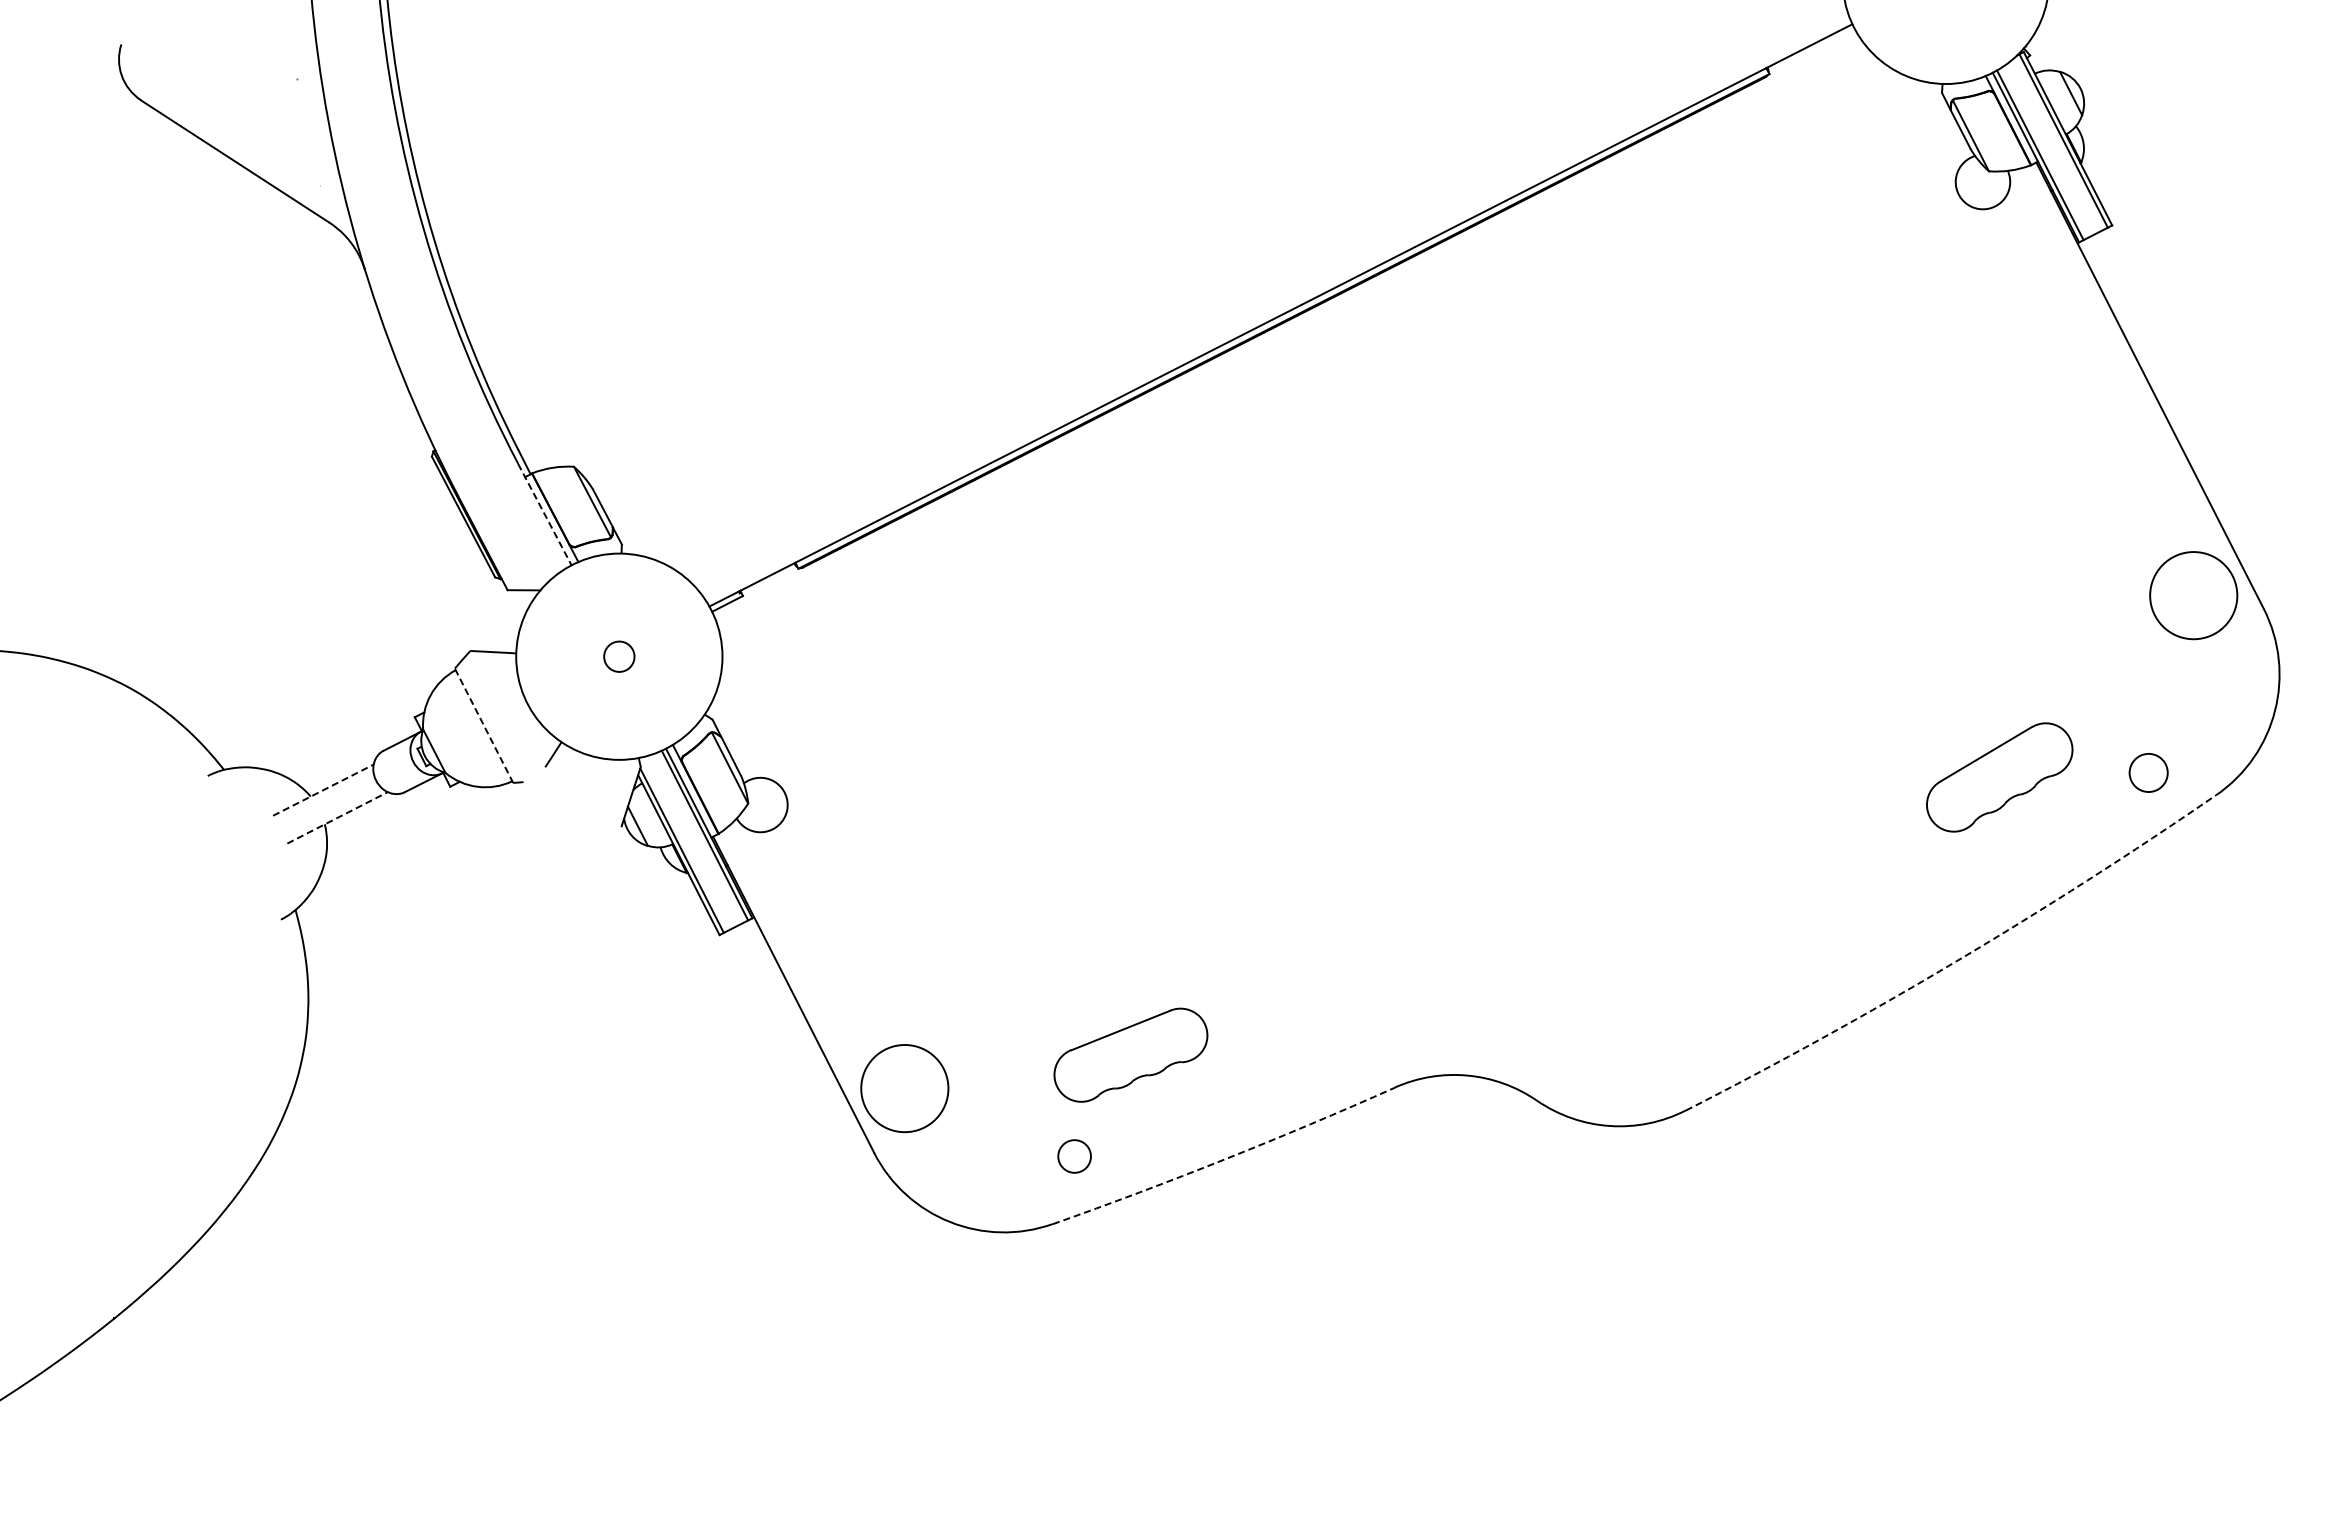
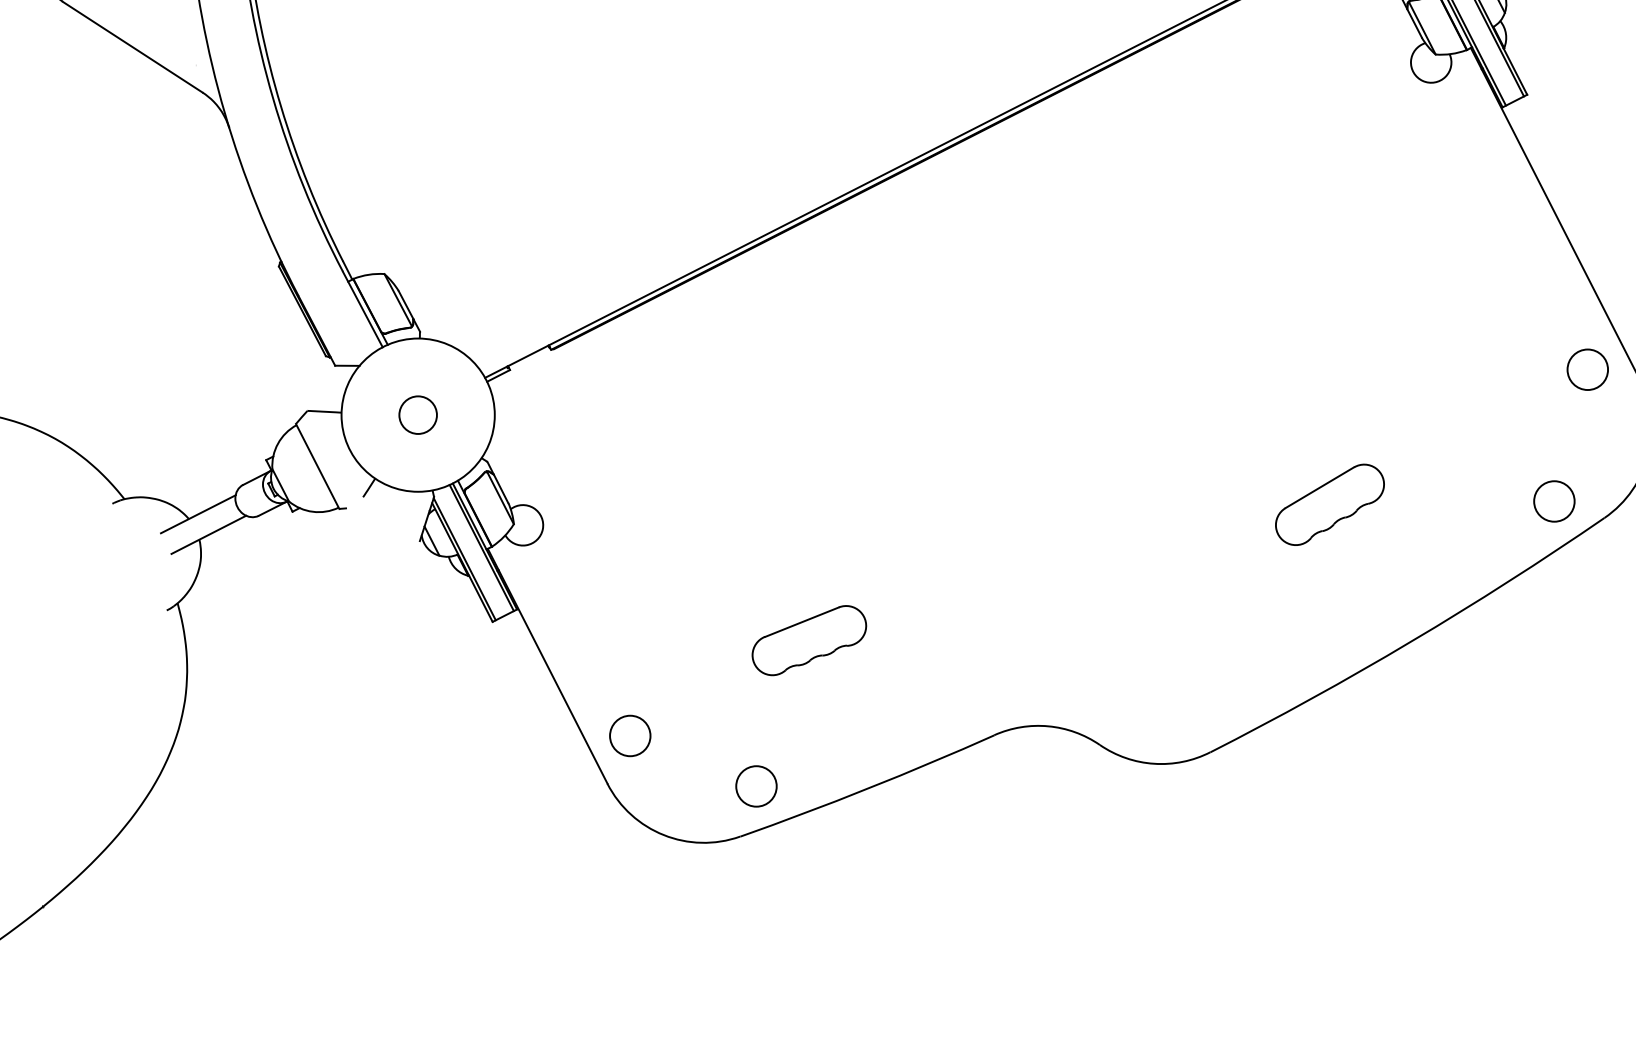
line: (545, 515) -> (363, 310), dashed -> solid
circle: (2193, 595) -> (1587, 369), size x0.62
circle: (619, 656) -> (418, 414), size x1.67
line: (483, 725) -> (317, 466), dashed -> solid
circle: (2148, 772) -> (1554, 501), size x1.43
part: (1999, 777) -> (1329, 504), moved
line: (323, 789) -> (198, 513), dashed -> solid
line: (338, 817) -> (209, 534), dashed -> solid
arc: (1956, 961) -> (1411, 641), dashed -> solid
part: (1130, 1054) -> (809, 640), moved
circle: (904, 1088) -> (630, 735), size x0.62
circle: (1074, 1156) -> (756, 786), size x1.67
arc: (1225, 1159) -> (868, 788), dashed -> solid

